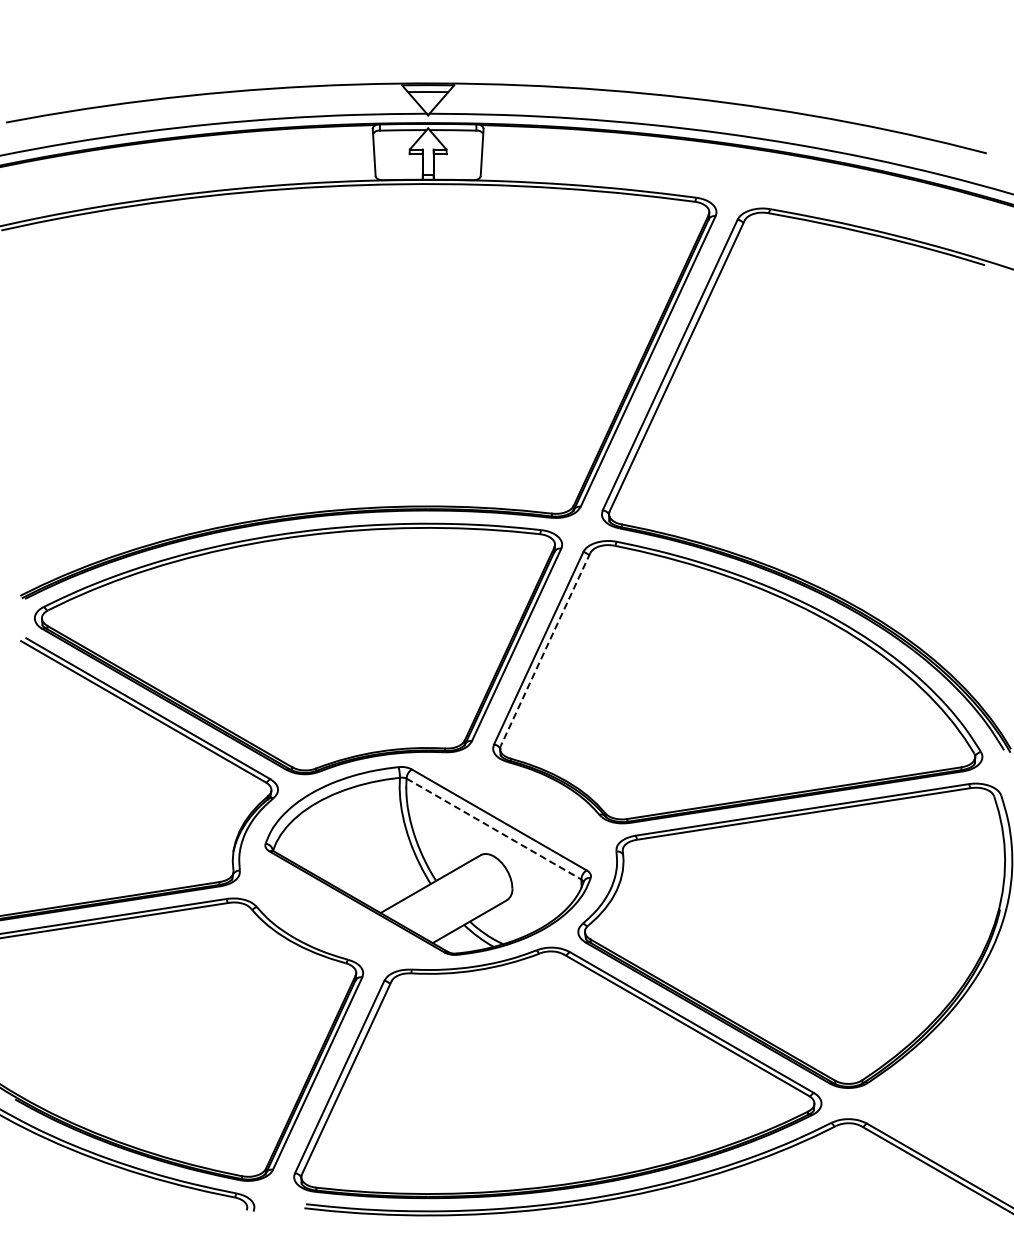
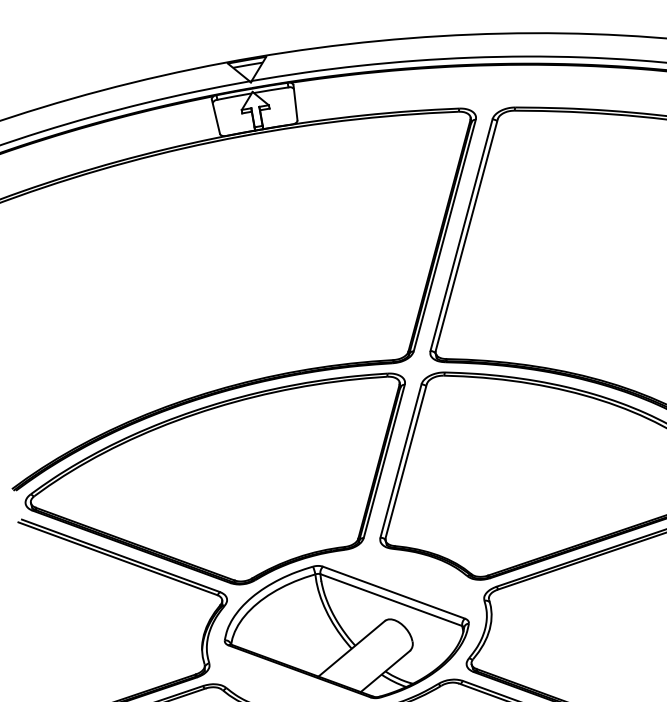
line: (545, 650) -> (406, 461), dashed -> solid
line: (493, 829) -> (390, 600), dashed -> solid

